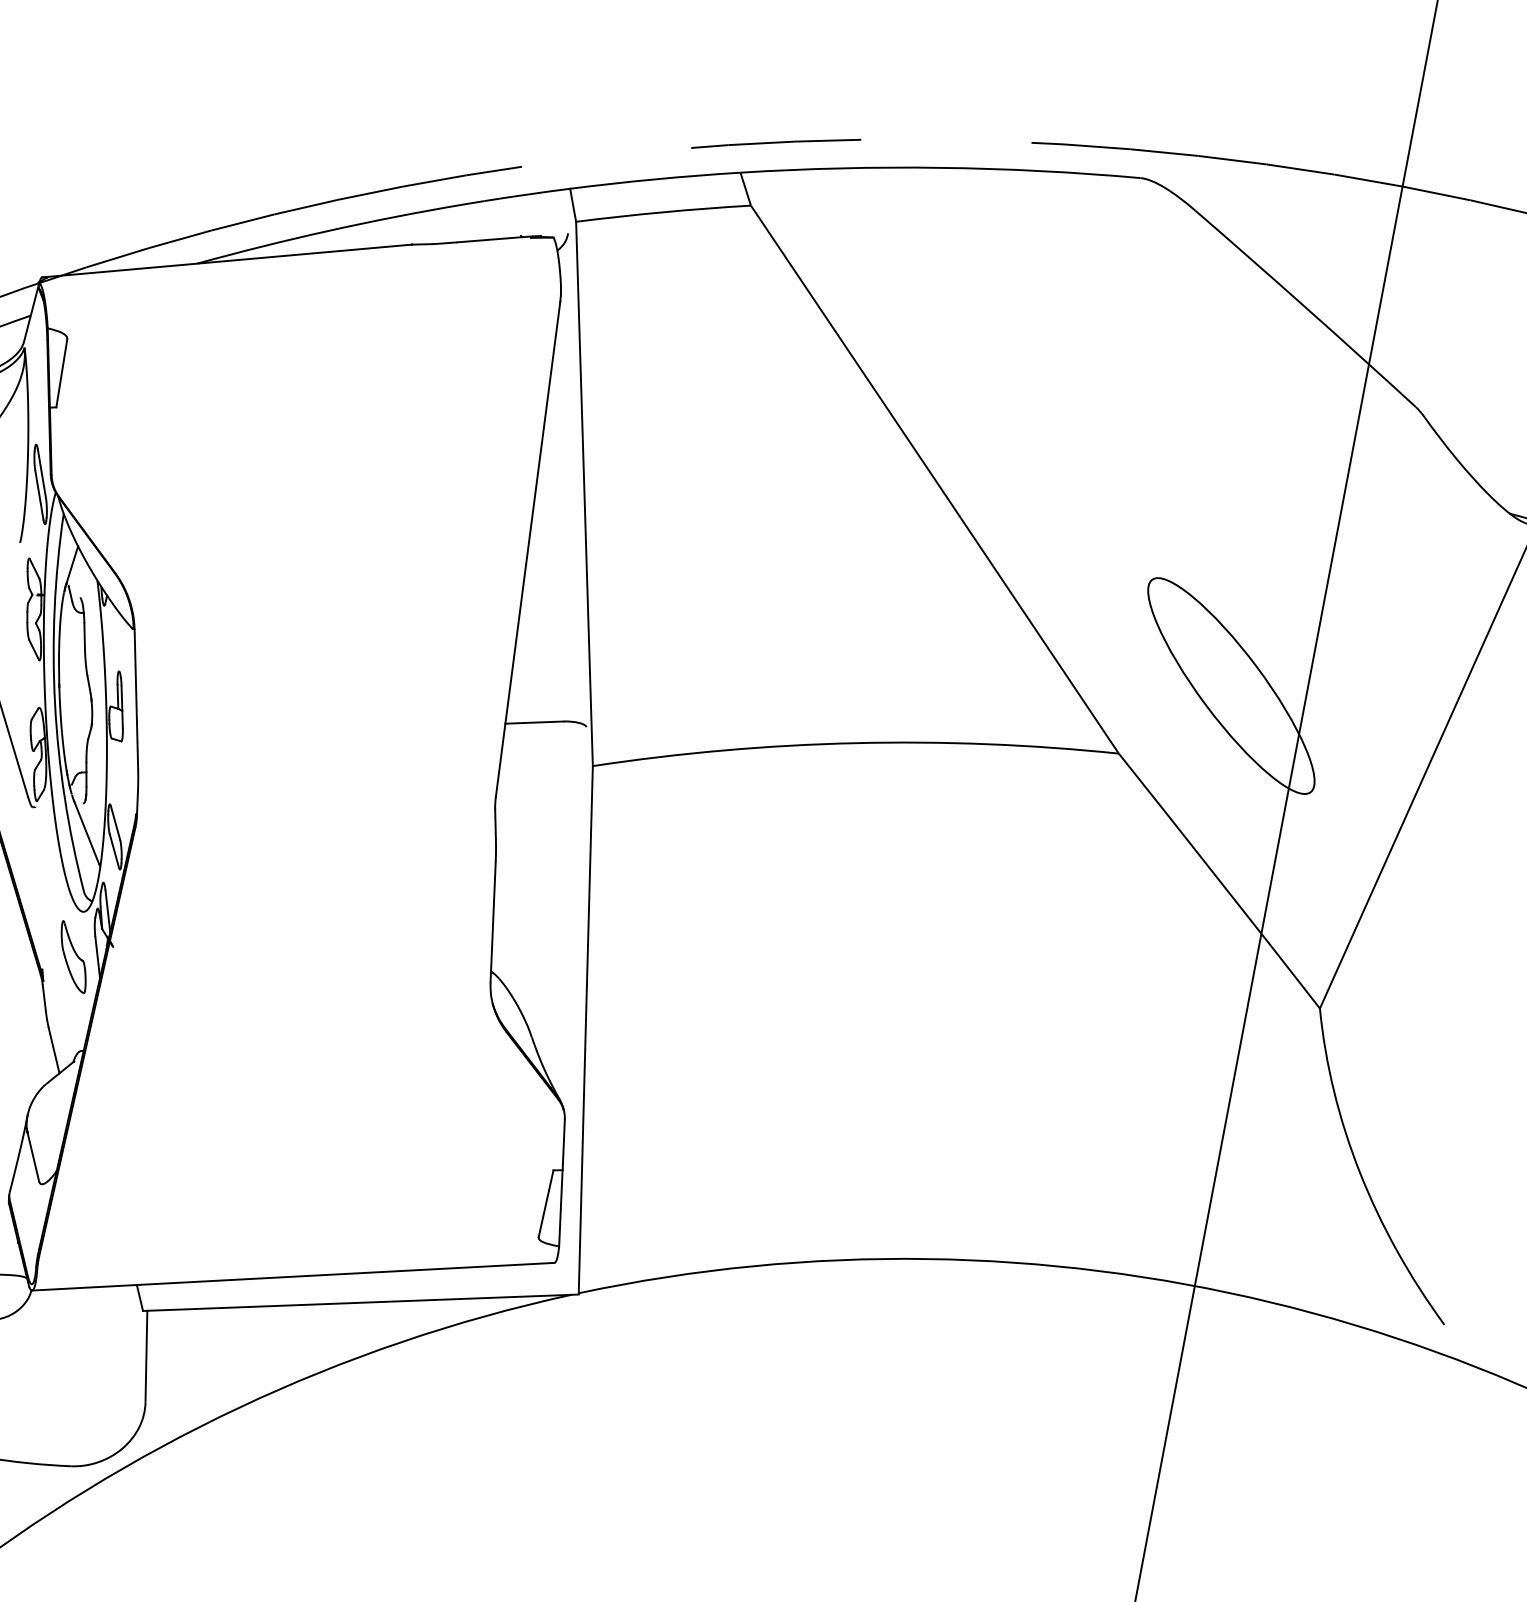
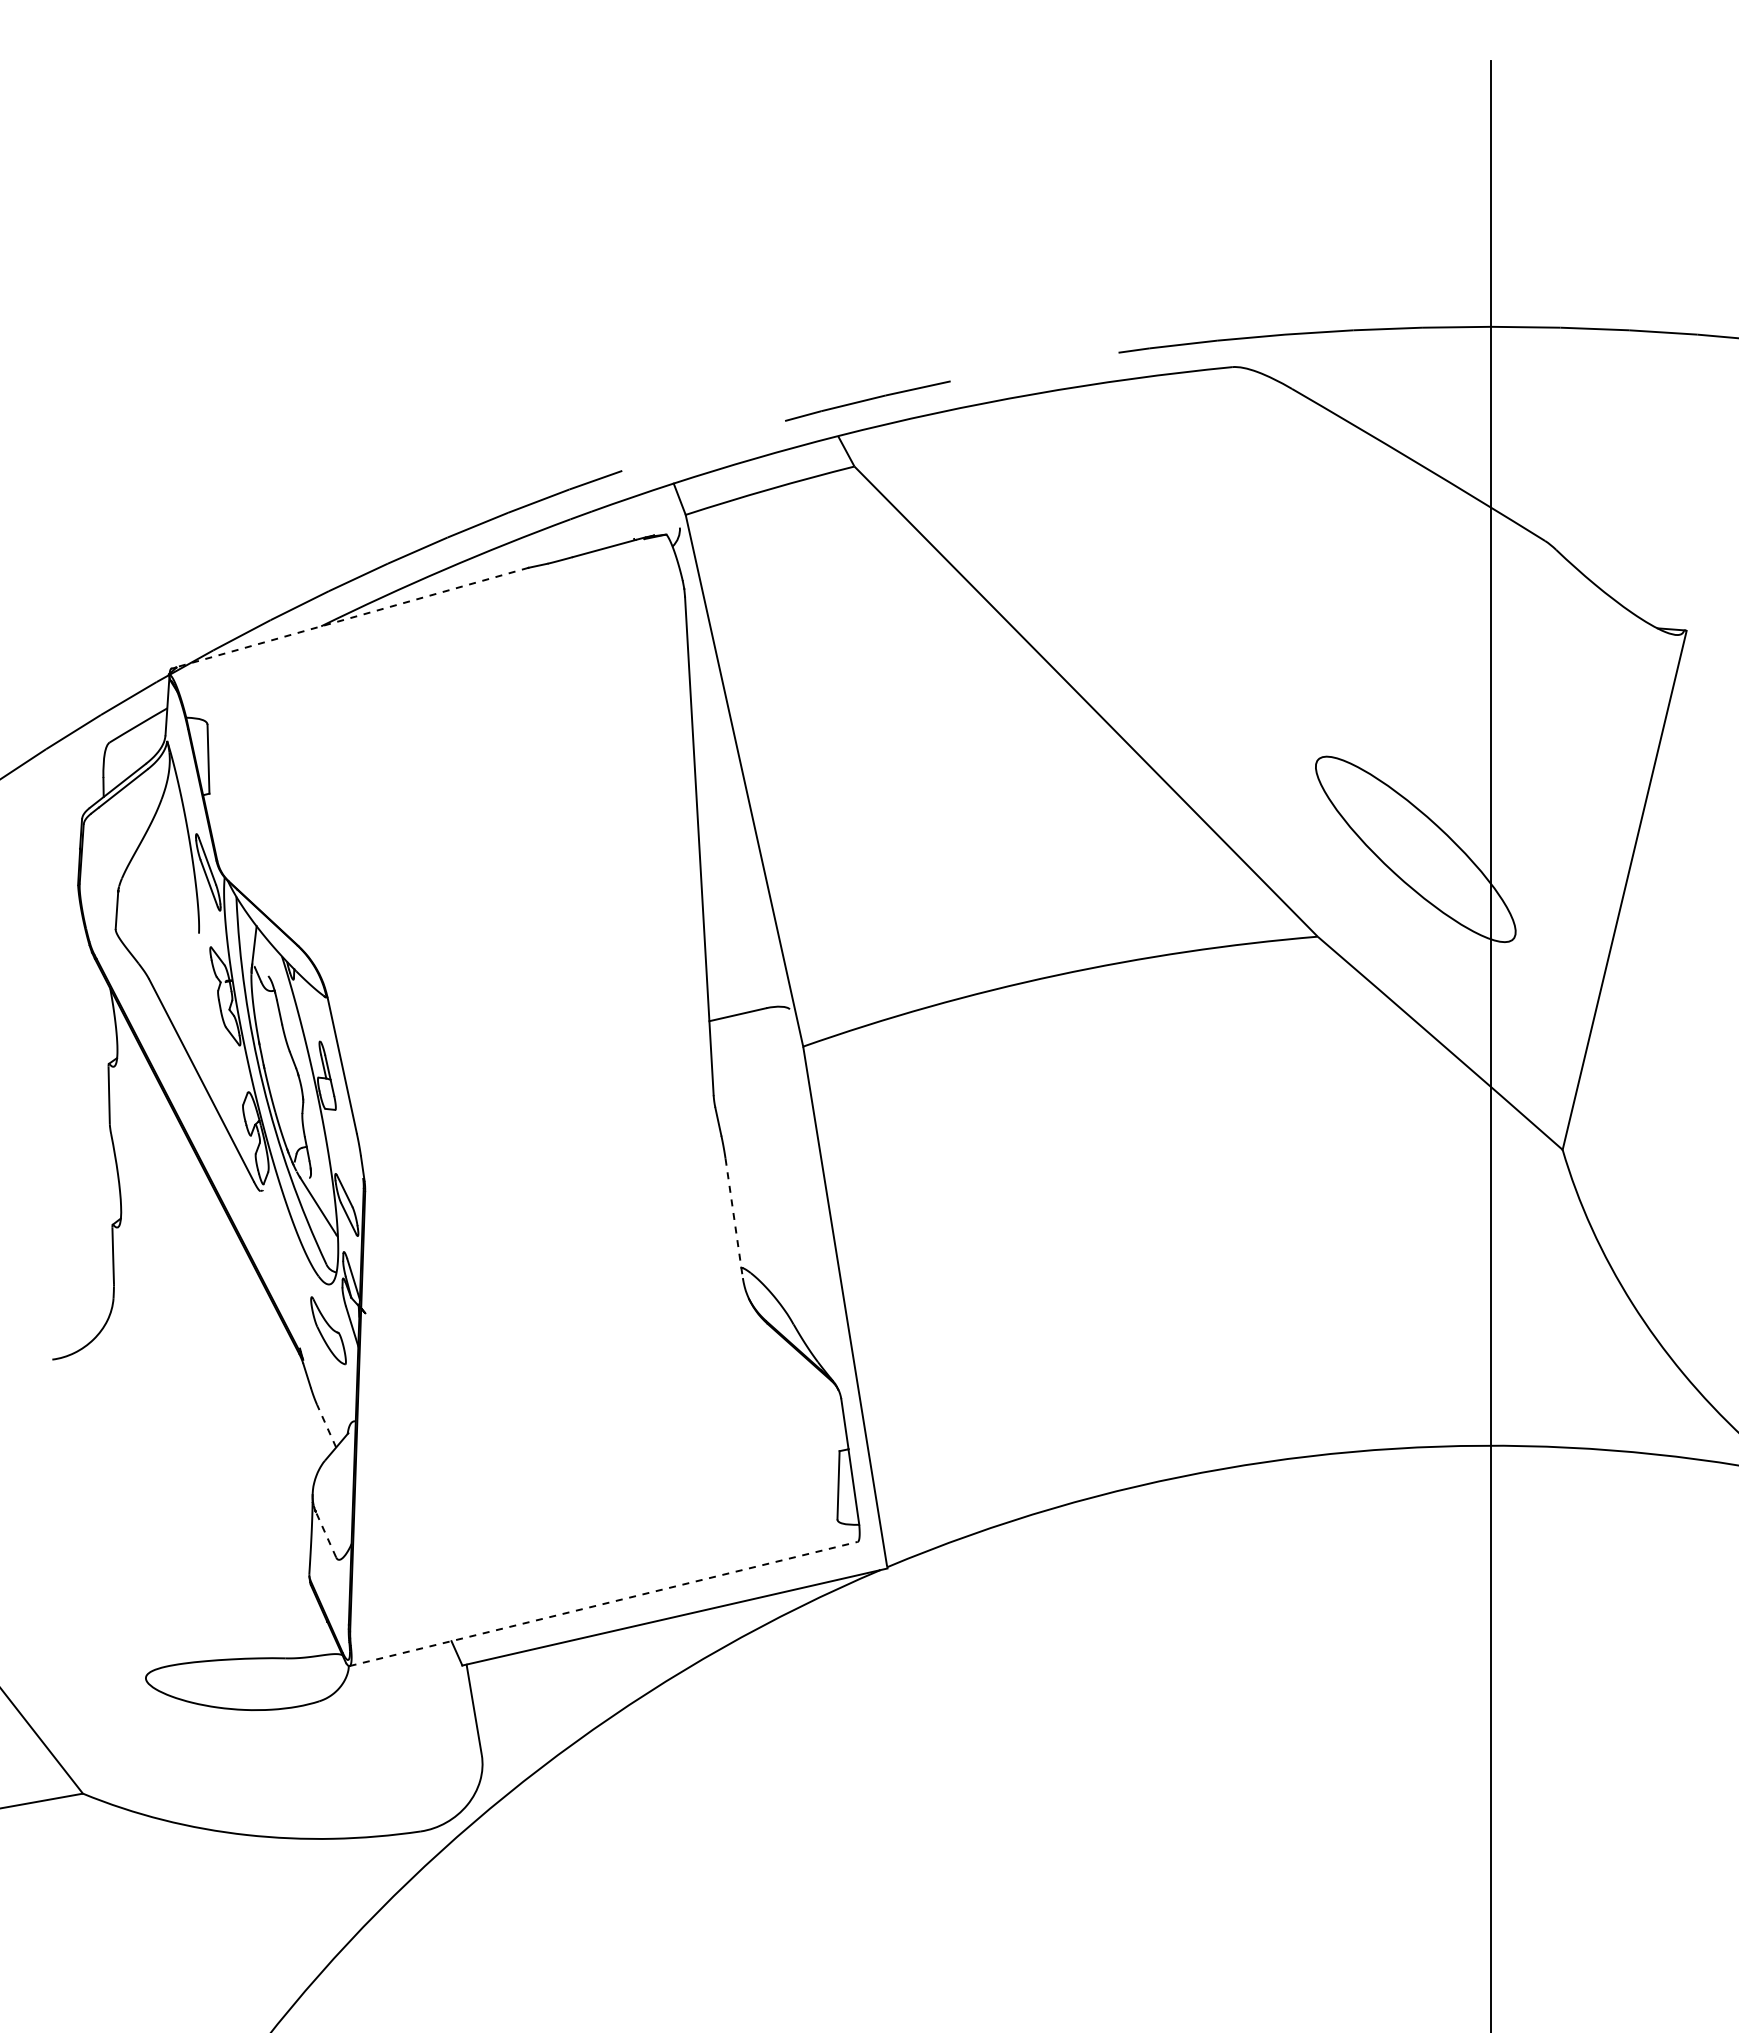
line: (226, 261) -> (349, 618), solid -> dashed
line: (493, 922) -> (734, 1218), solid -> dashed
line: (54, 1049) -> (326, 1425), solid -> dashed
line: (33, 1156) -> (326, 1534), solid -> dashed
line: (293, 1276) -> (603, 1603), solid -> dashed

